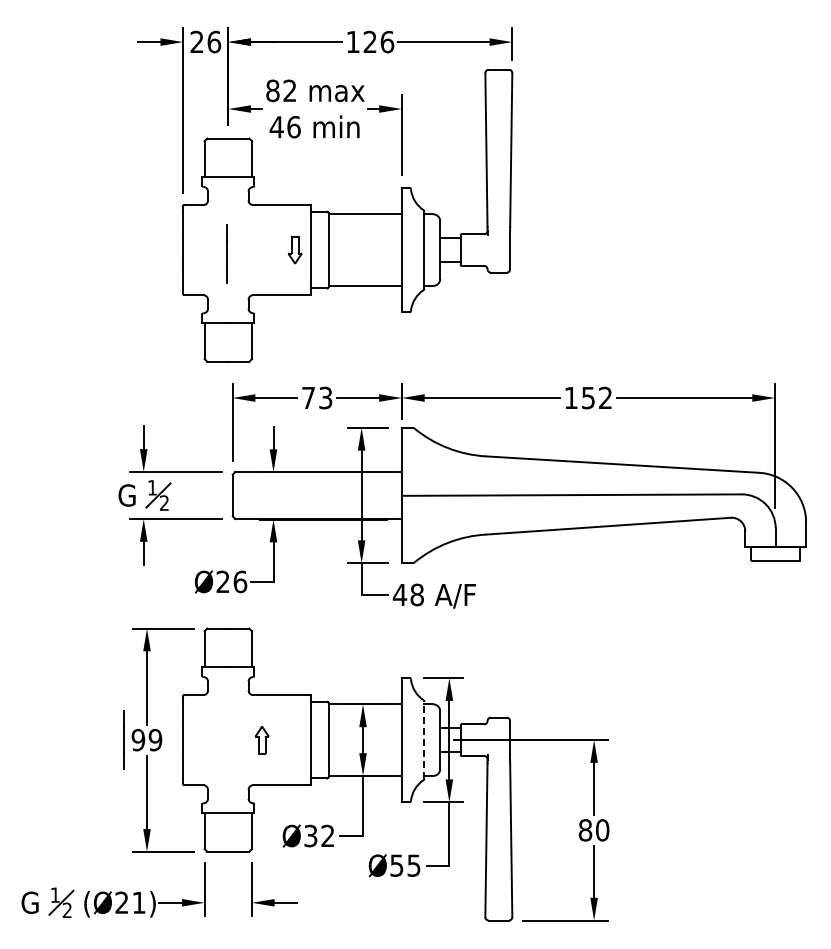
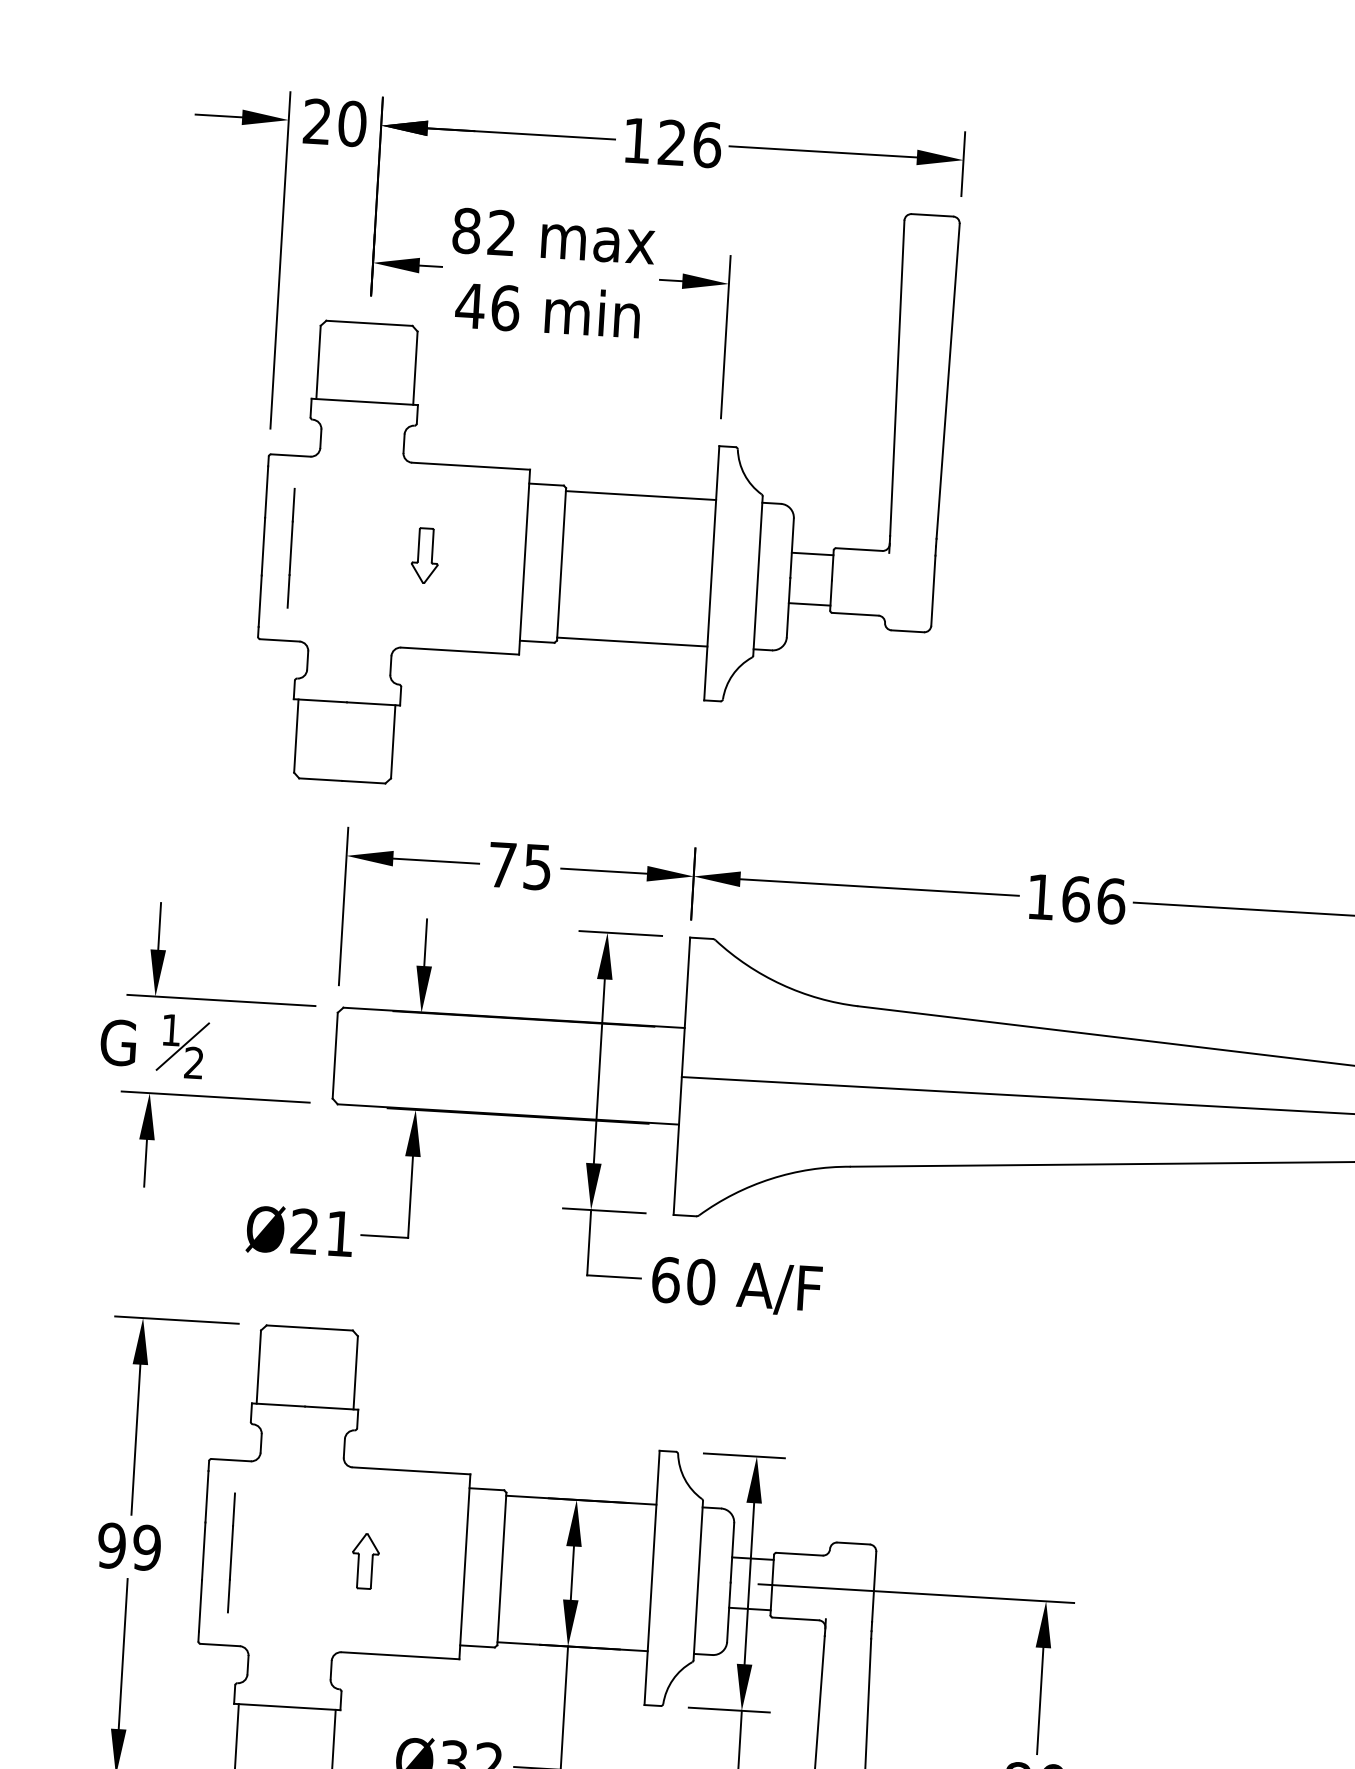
text: (214, 41) -> (352, 122), 26 -> 20
part: (294, 249) -> (424, 554), moved
line: (226, 253) -> (290, 546), moved
text: (326, 397) -> (539, 866), 73 -> 75
text: (596, 397) -> (1092, 899), 152 -> 166
text: (240, 581) -> (340, 1232), Ø26 -> Ø21
text: (407, 594) -> (681, 1279), 48 -> 60
line: (123, 739) -> (231, 1551), moved
line: (424, 740) -> (698, 1581), dashed -> solid

